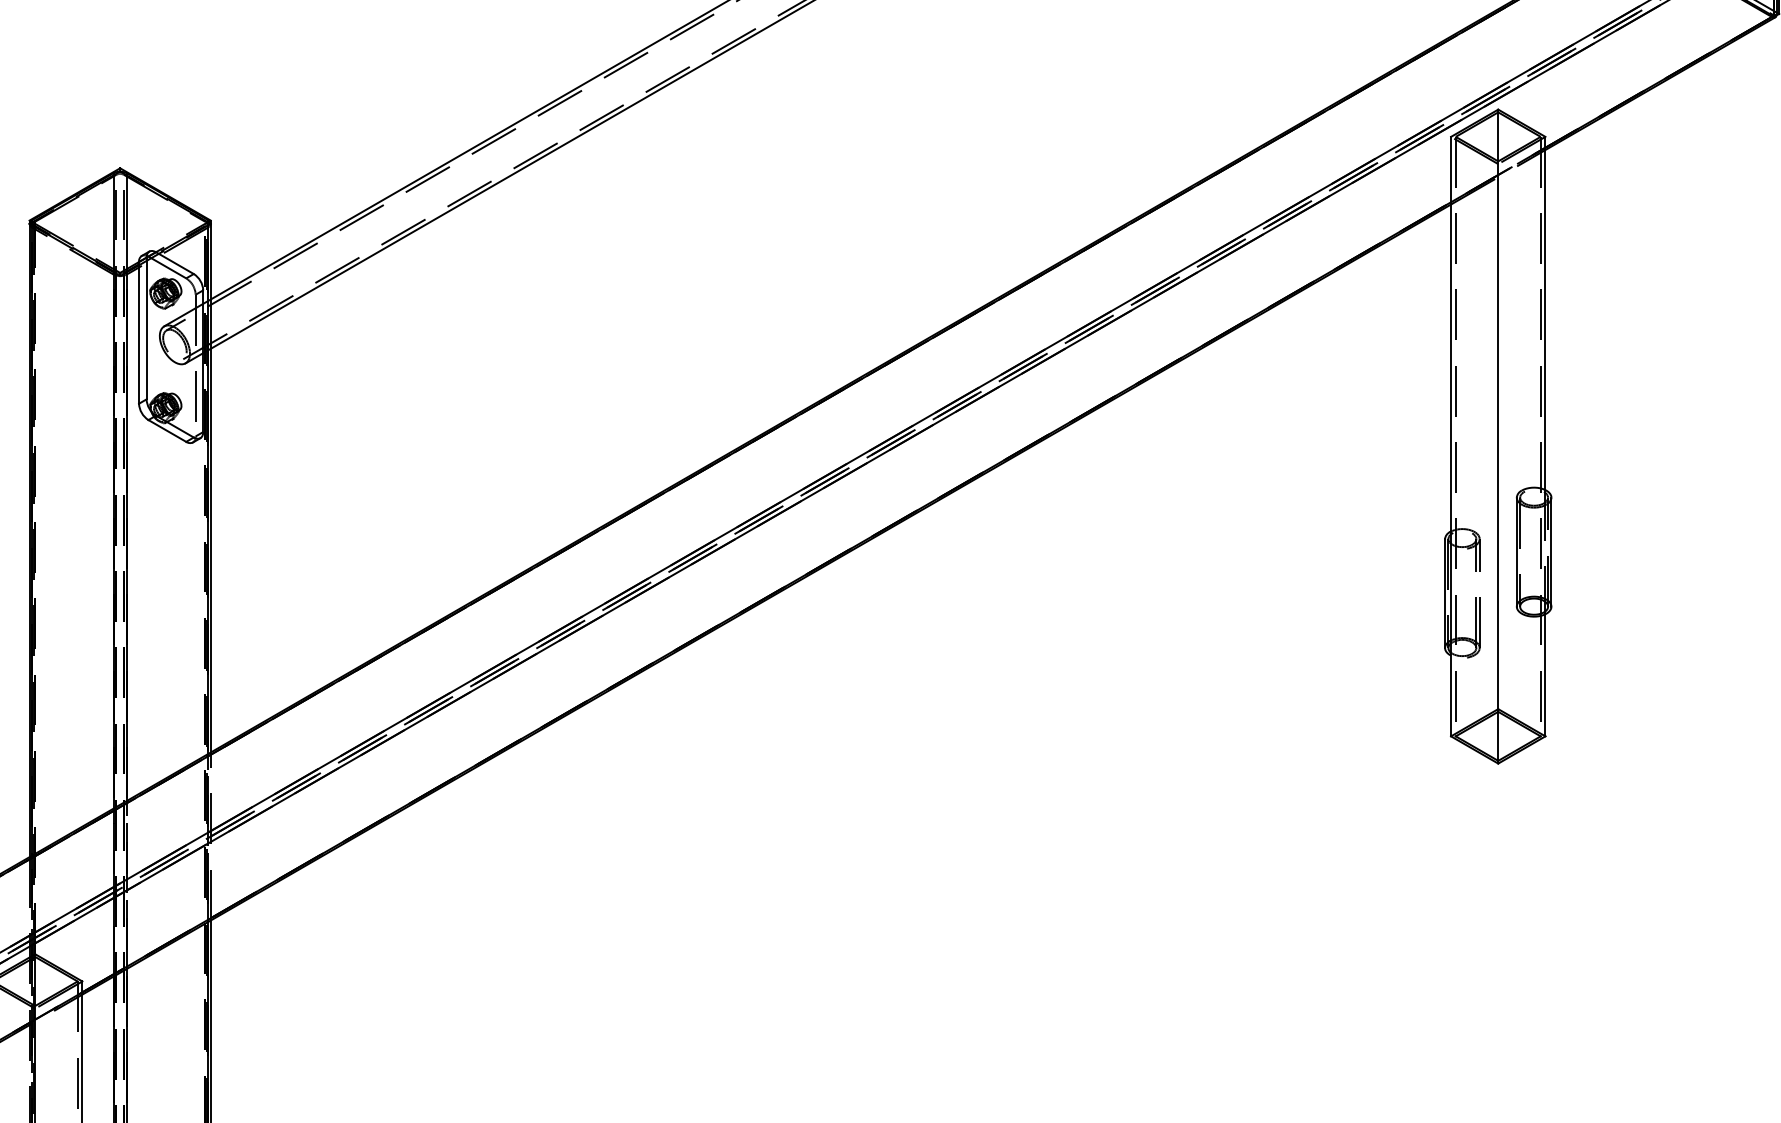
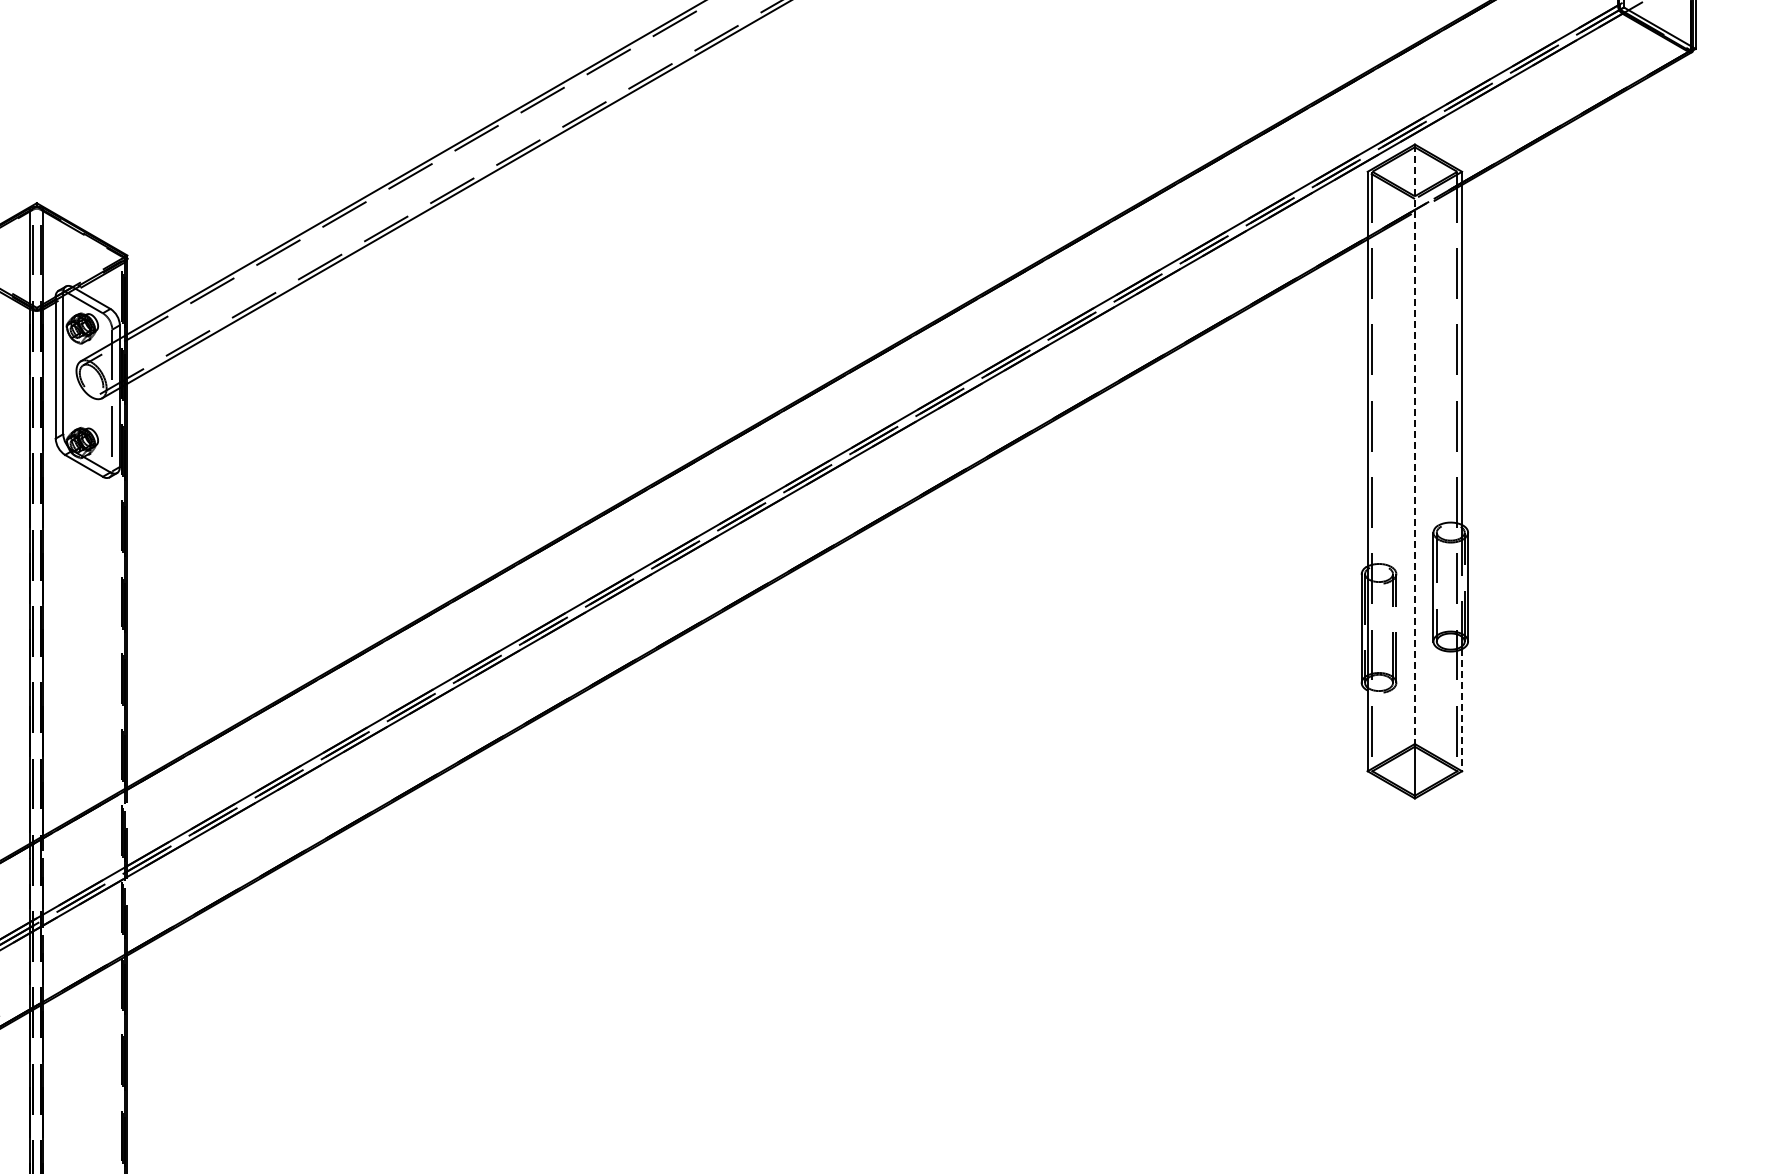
line: (1497, 409) -> (1414, 444), solid -> dashed
line: (1545, 675) -> (1462, 710), solid -> dashed

